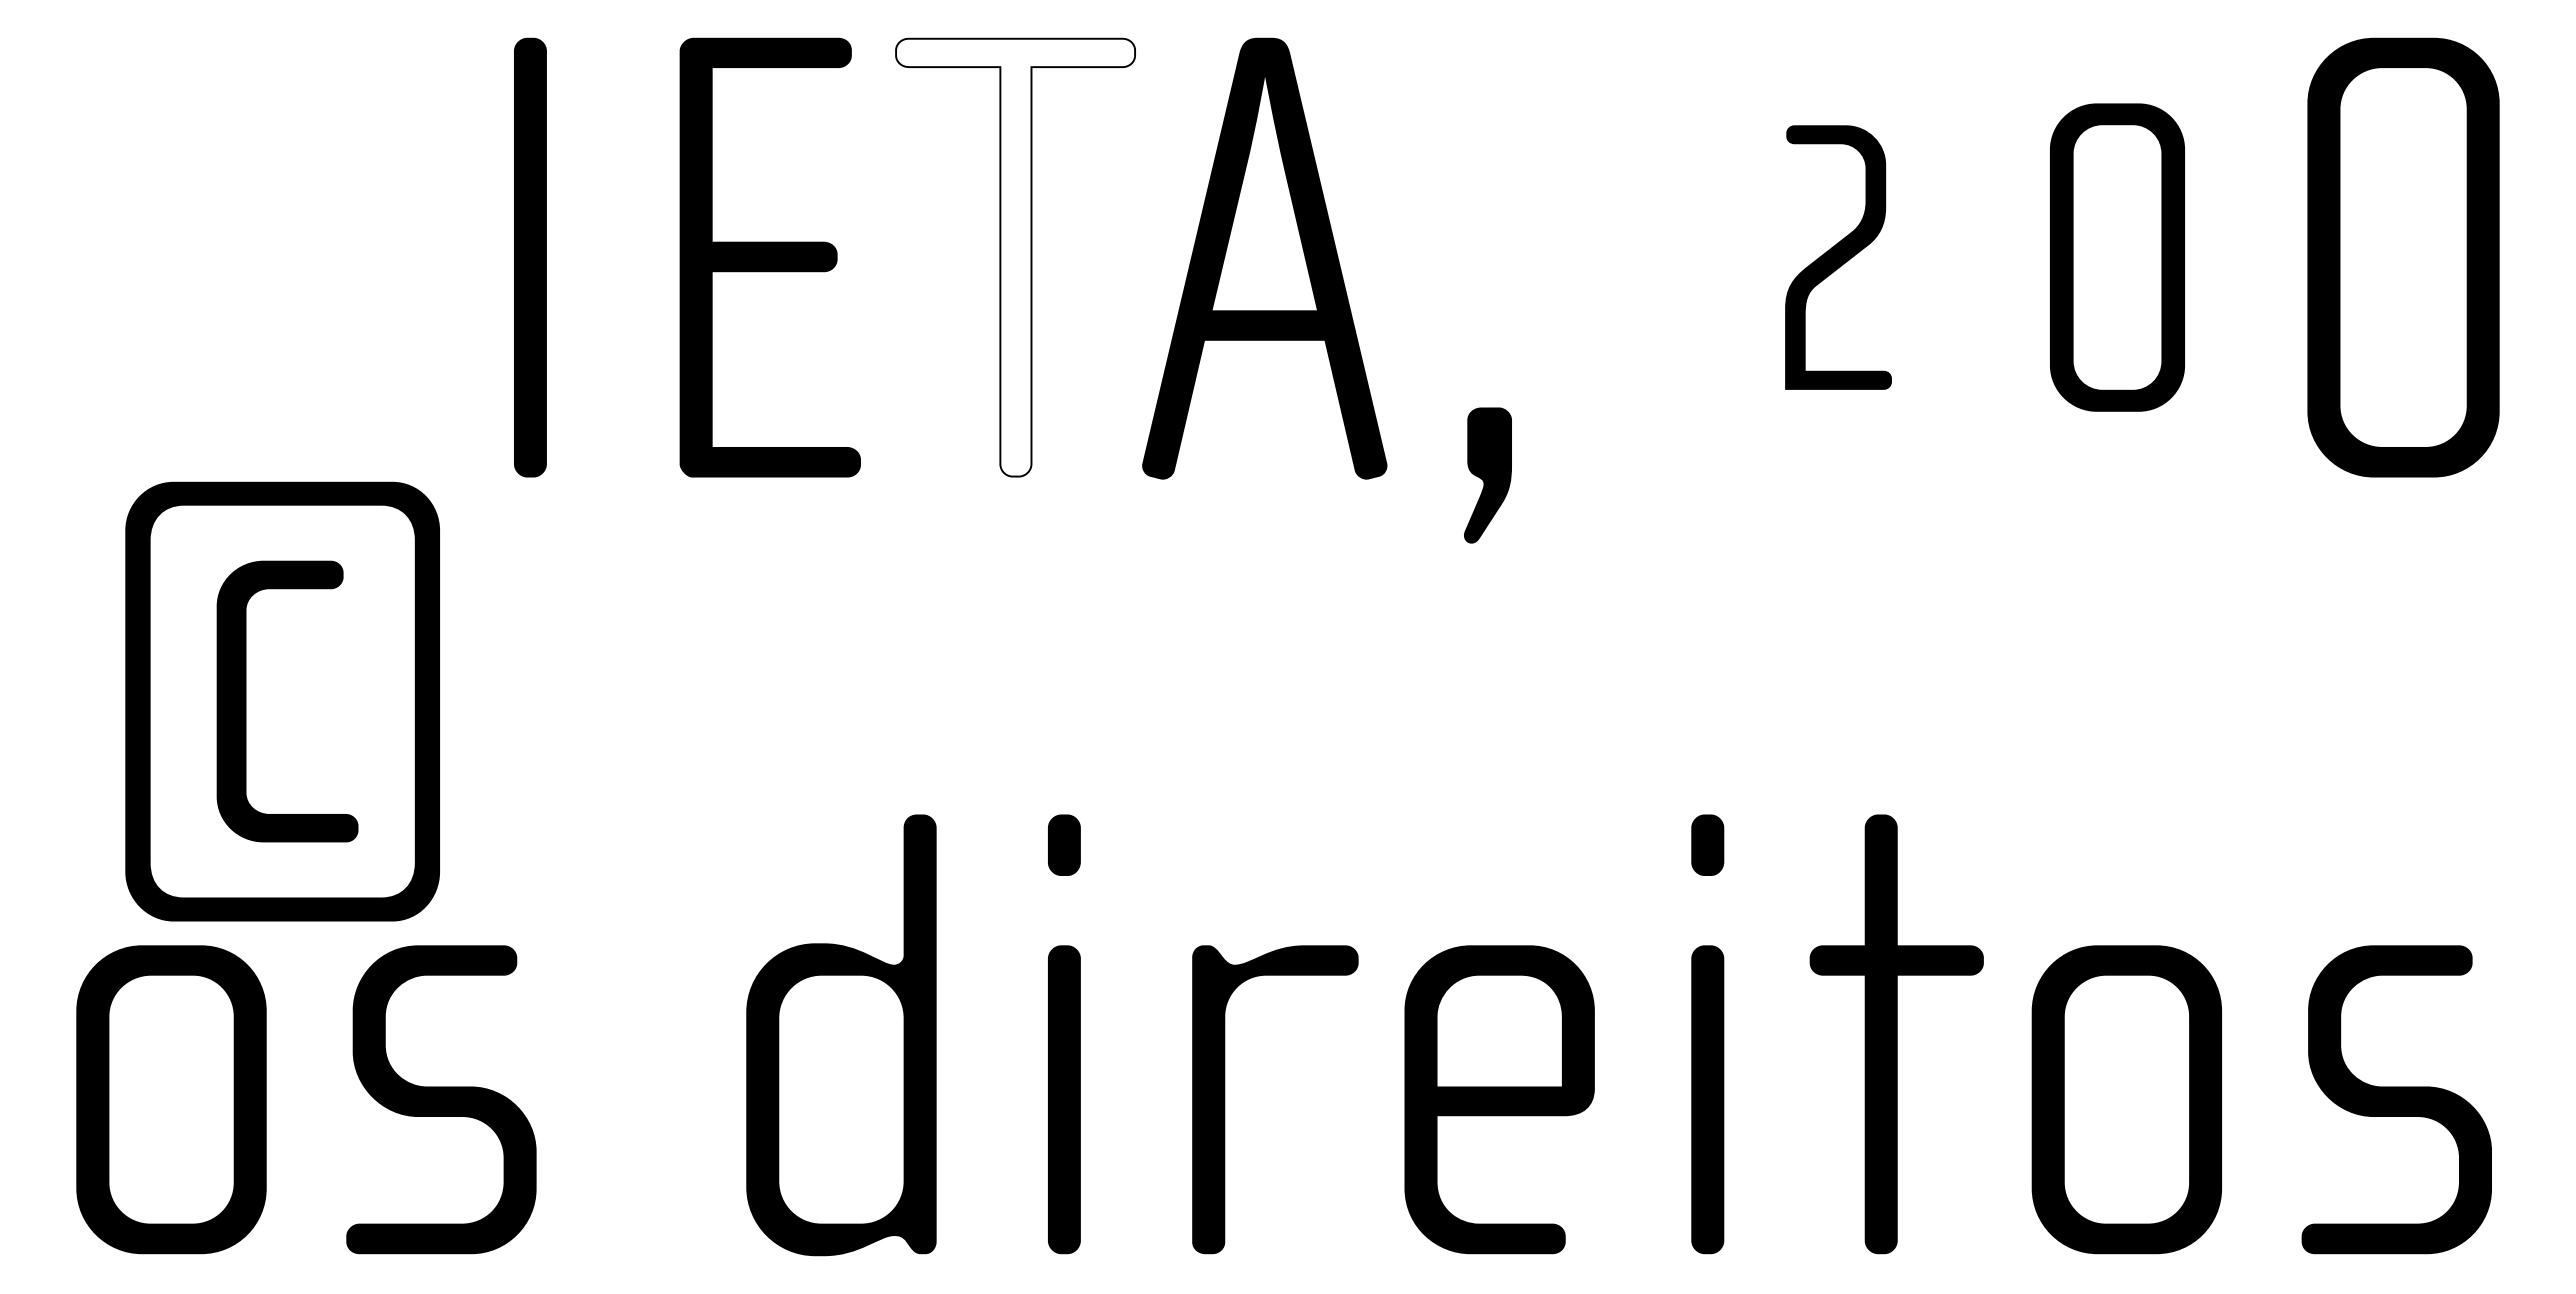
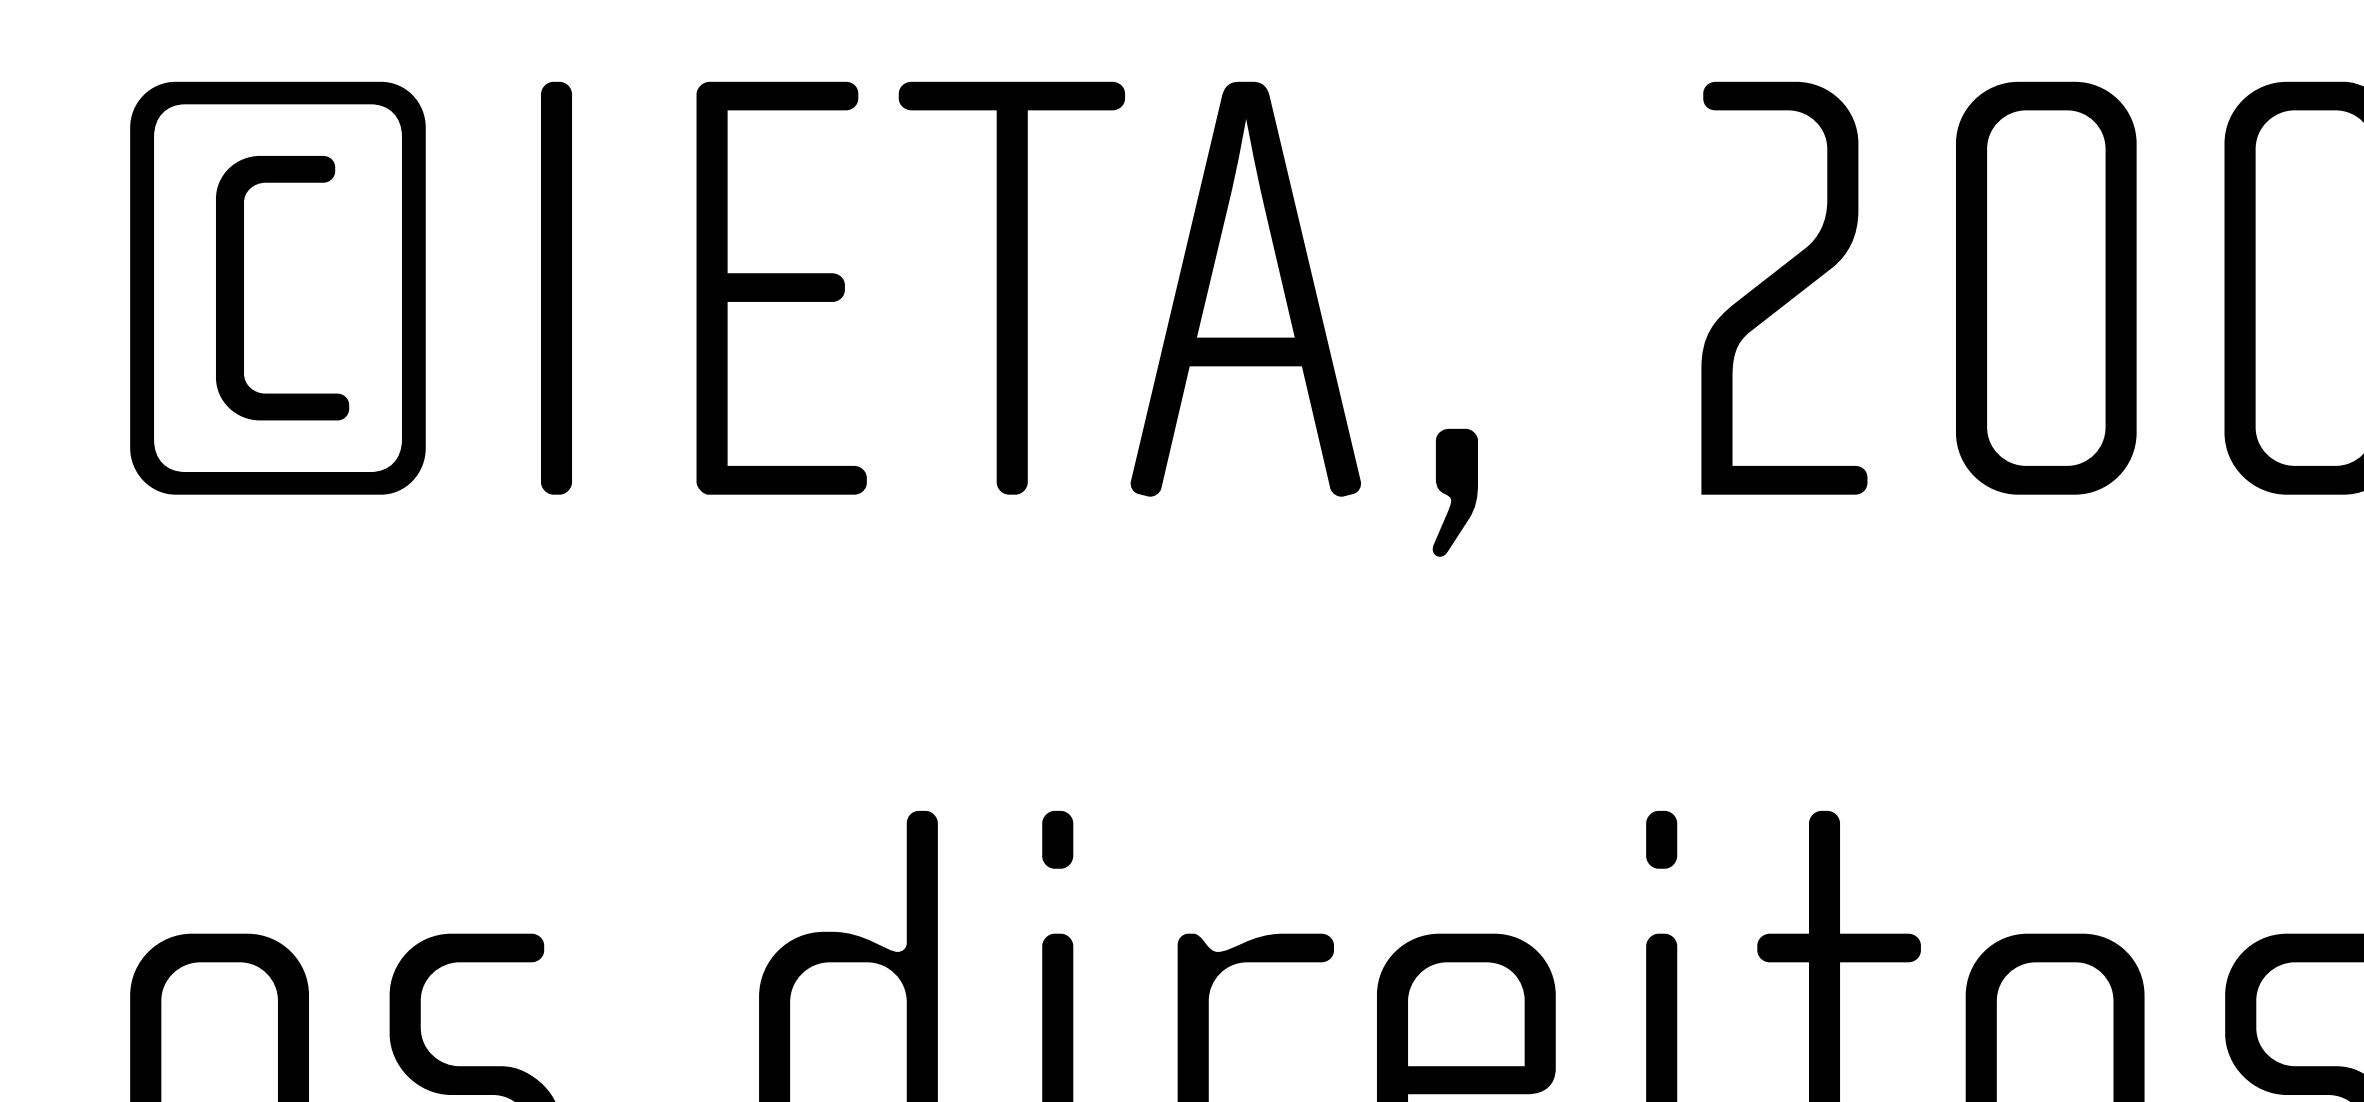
fill: (1015, 257) -> (1011, 288), added
part: (1838, 257) -> (1784, 288), size x1.67
part: (2117, 257) -> (2046, 288), size x1.43
part: (282, 701) -> (277, 288), moved

